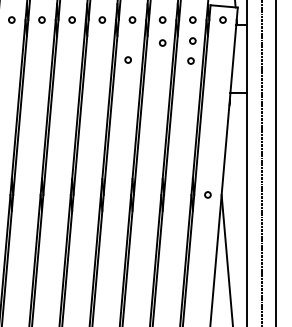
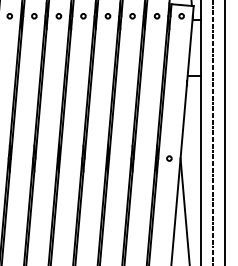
circle: (192, 40) -> (156, 32), removed
circle: (162, 42) -> (132, 34), removed
circle: (127, 59) -> (103, 48), removed
circle: (190, 60) -> (155, 49), removed

